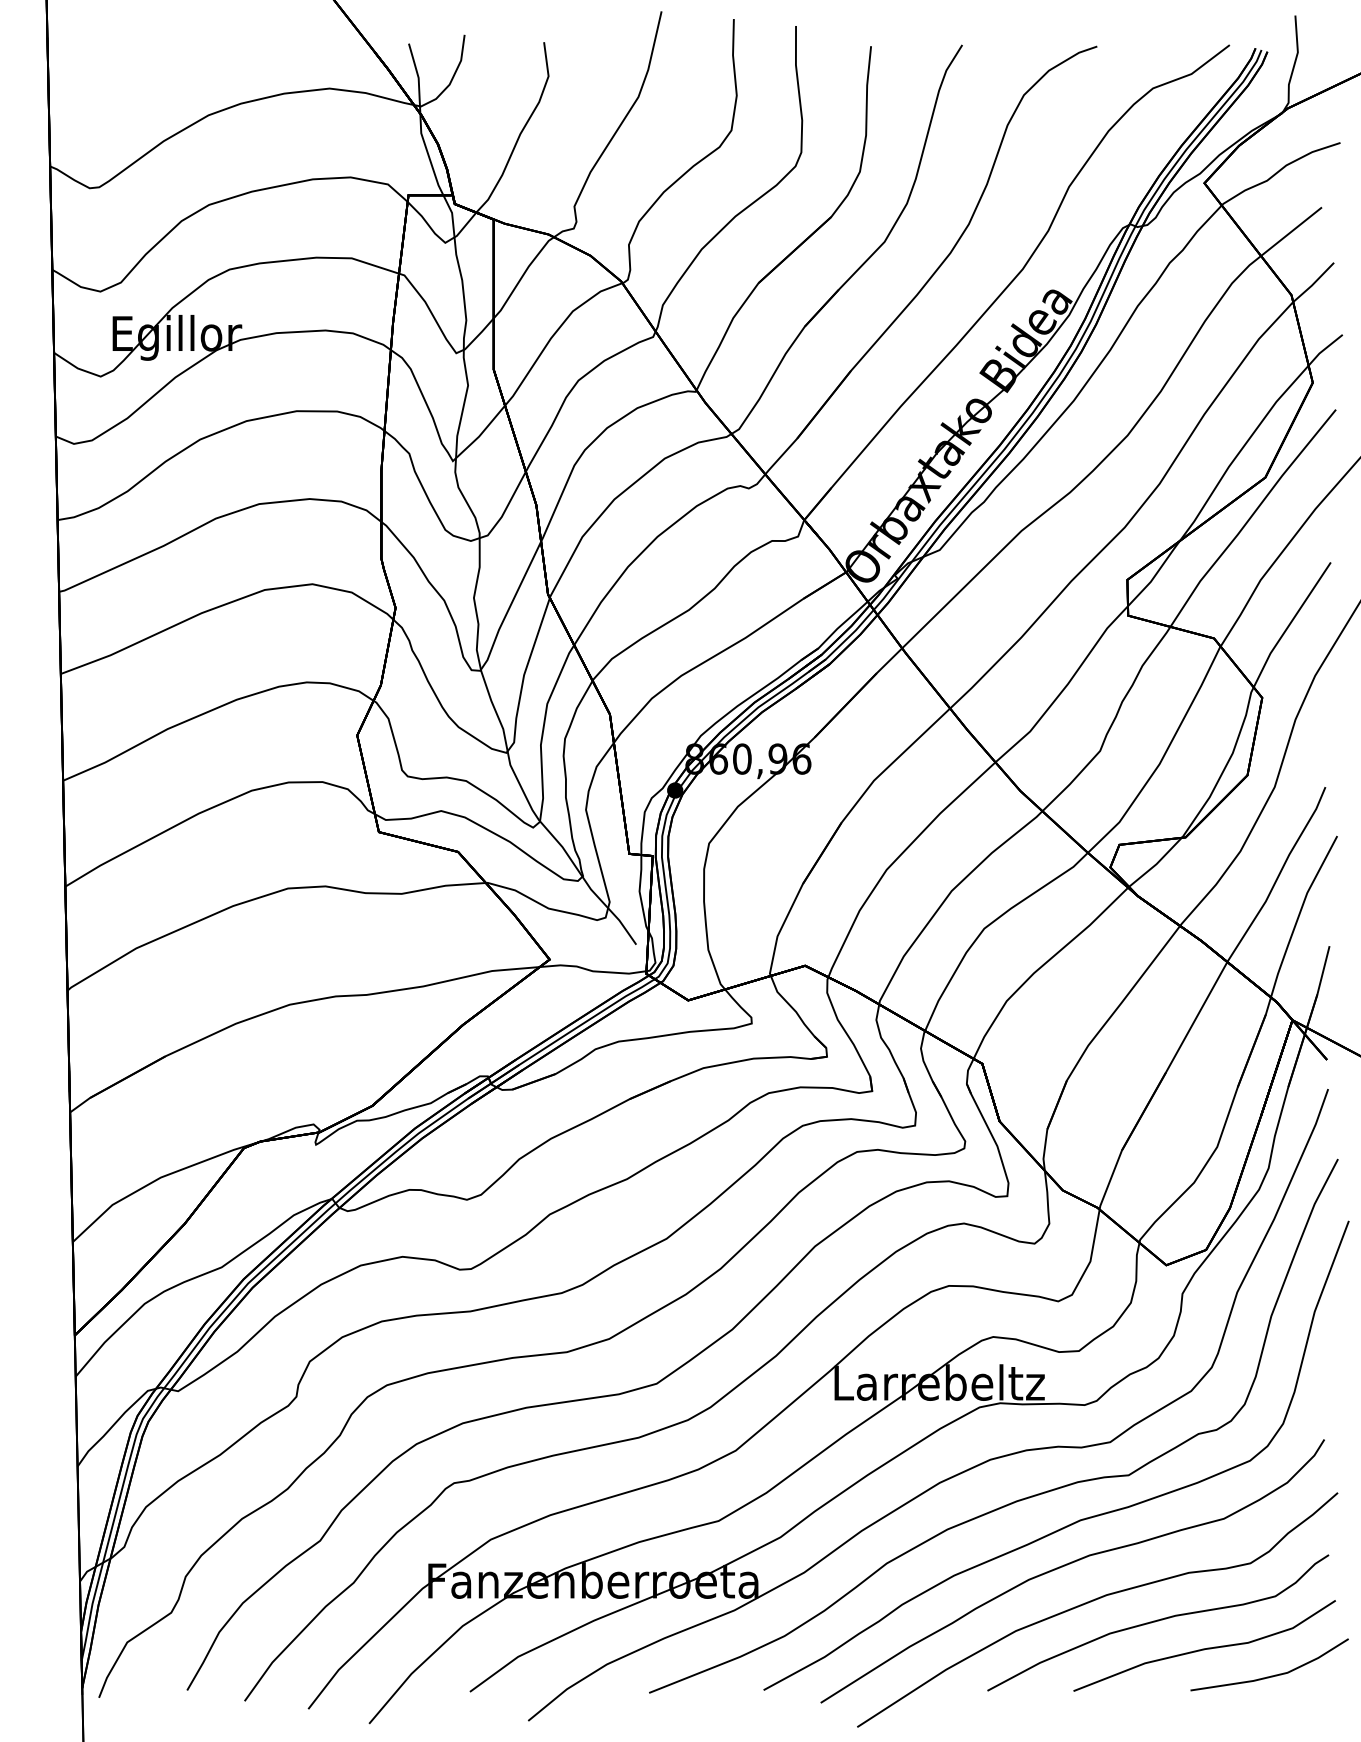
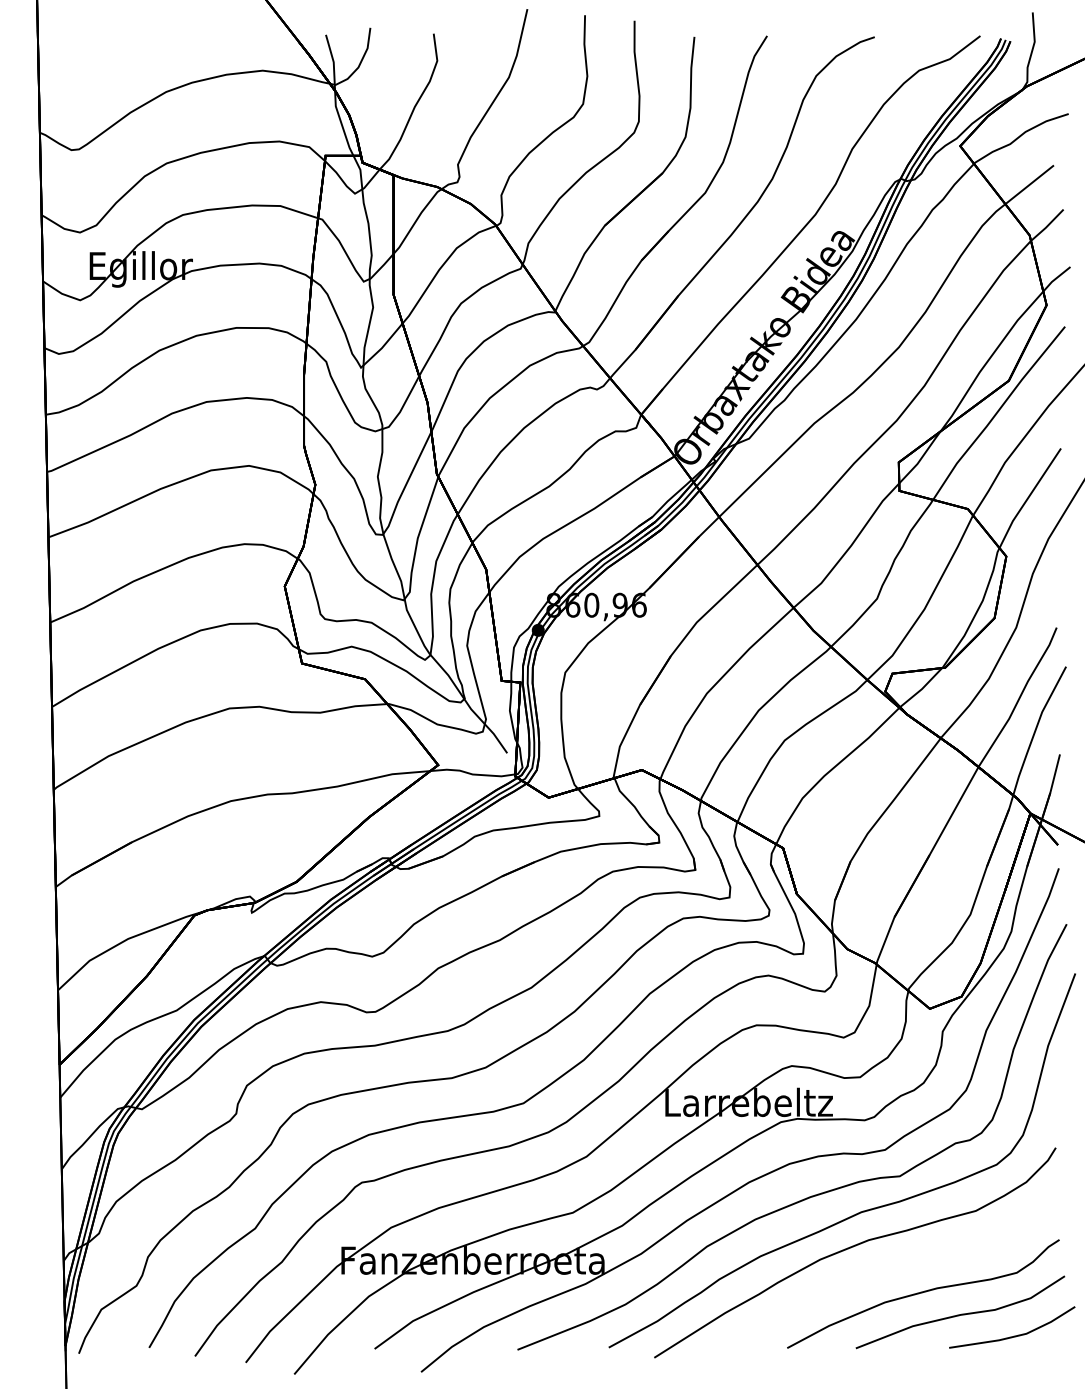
part: (1093, 1601) -> (871, 1276), removed

